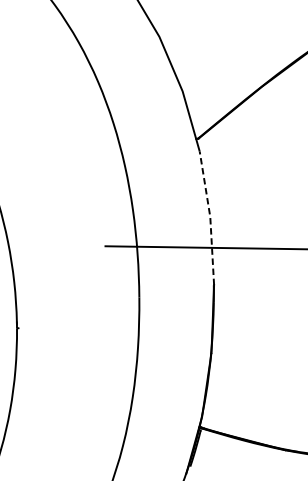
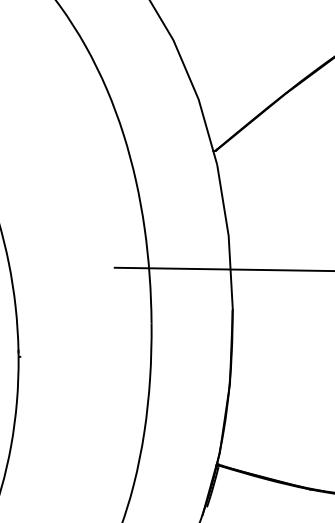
line: (210, 217) -> (228, 236), dashed -> solid

